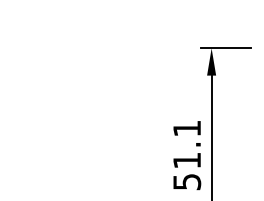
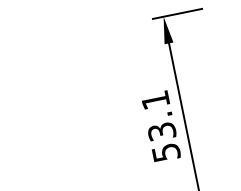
text: (187, 160) -> (162, 131), 51.1 -> 53.1

